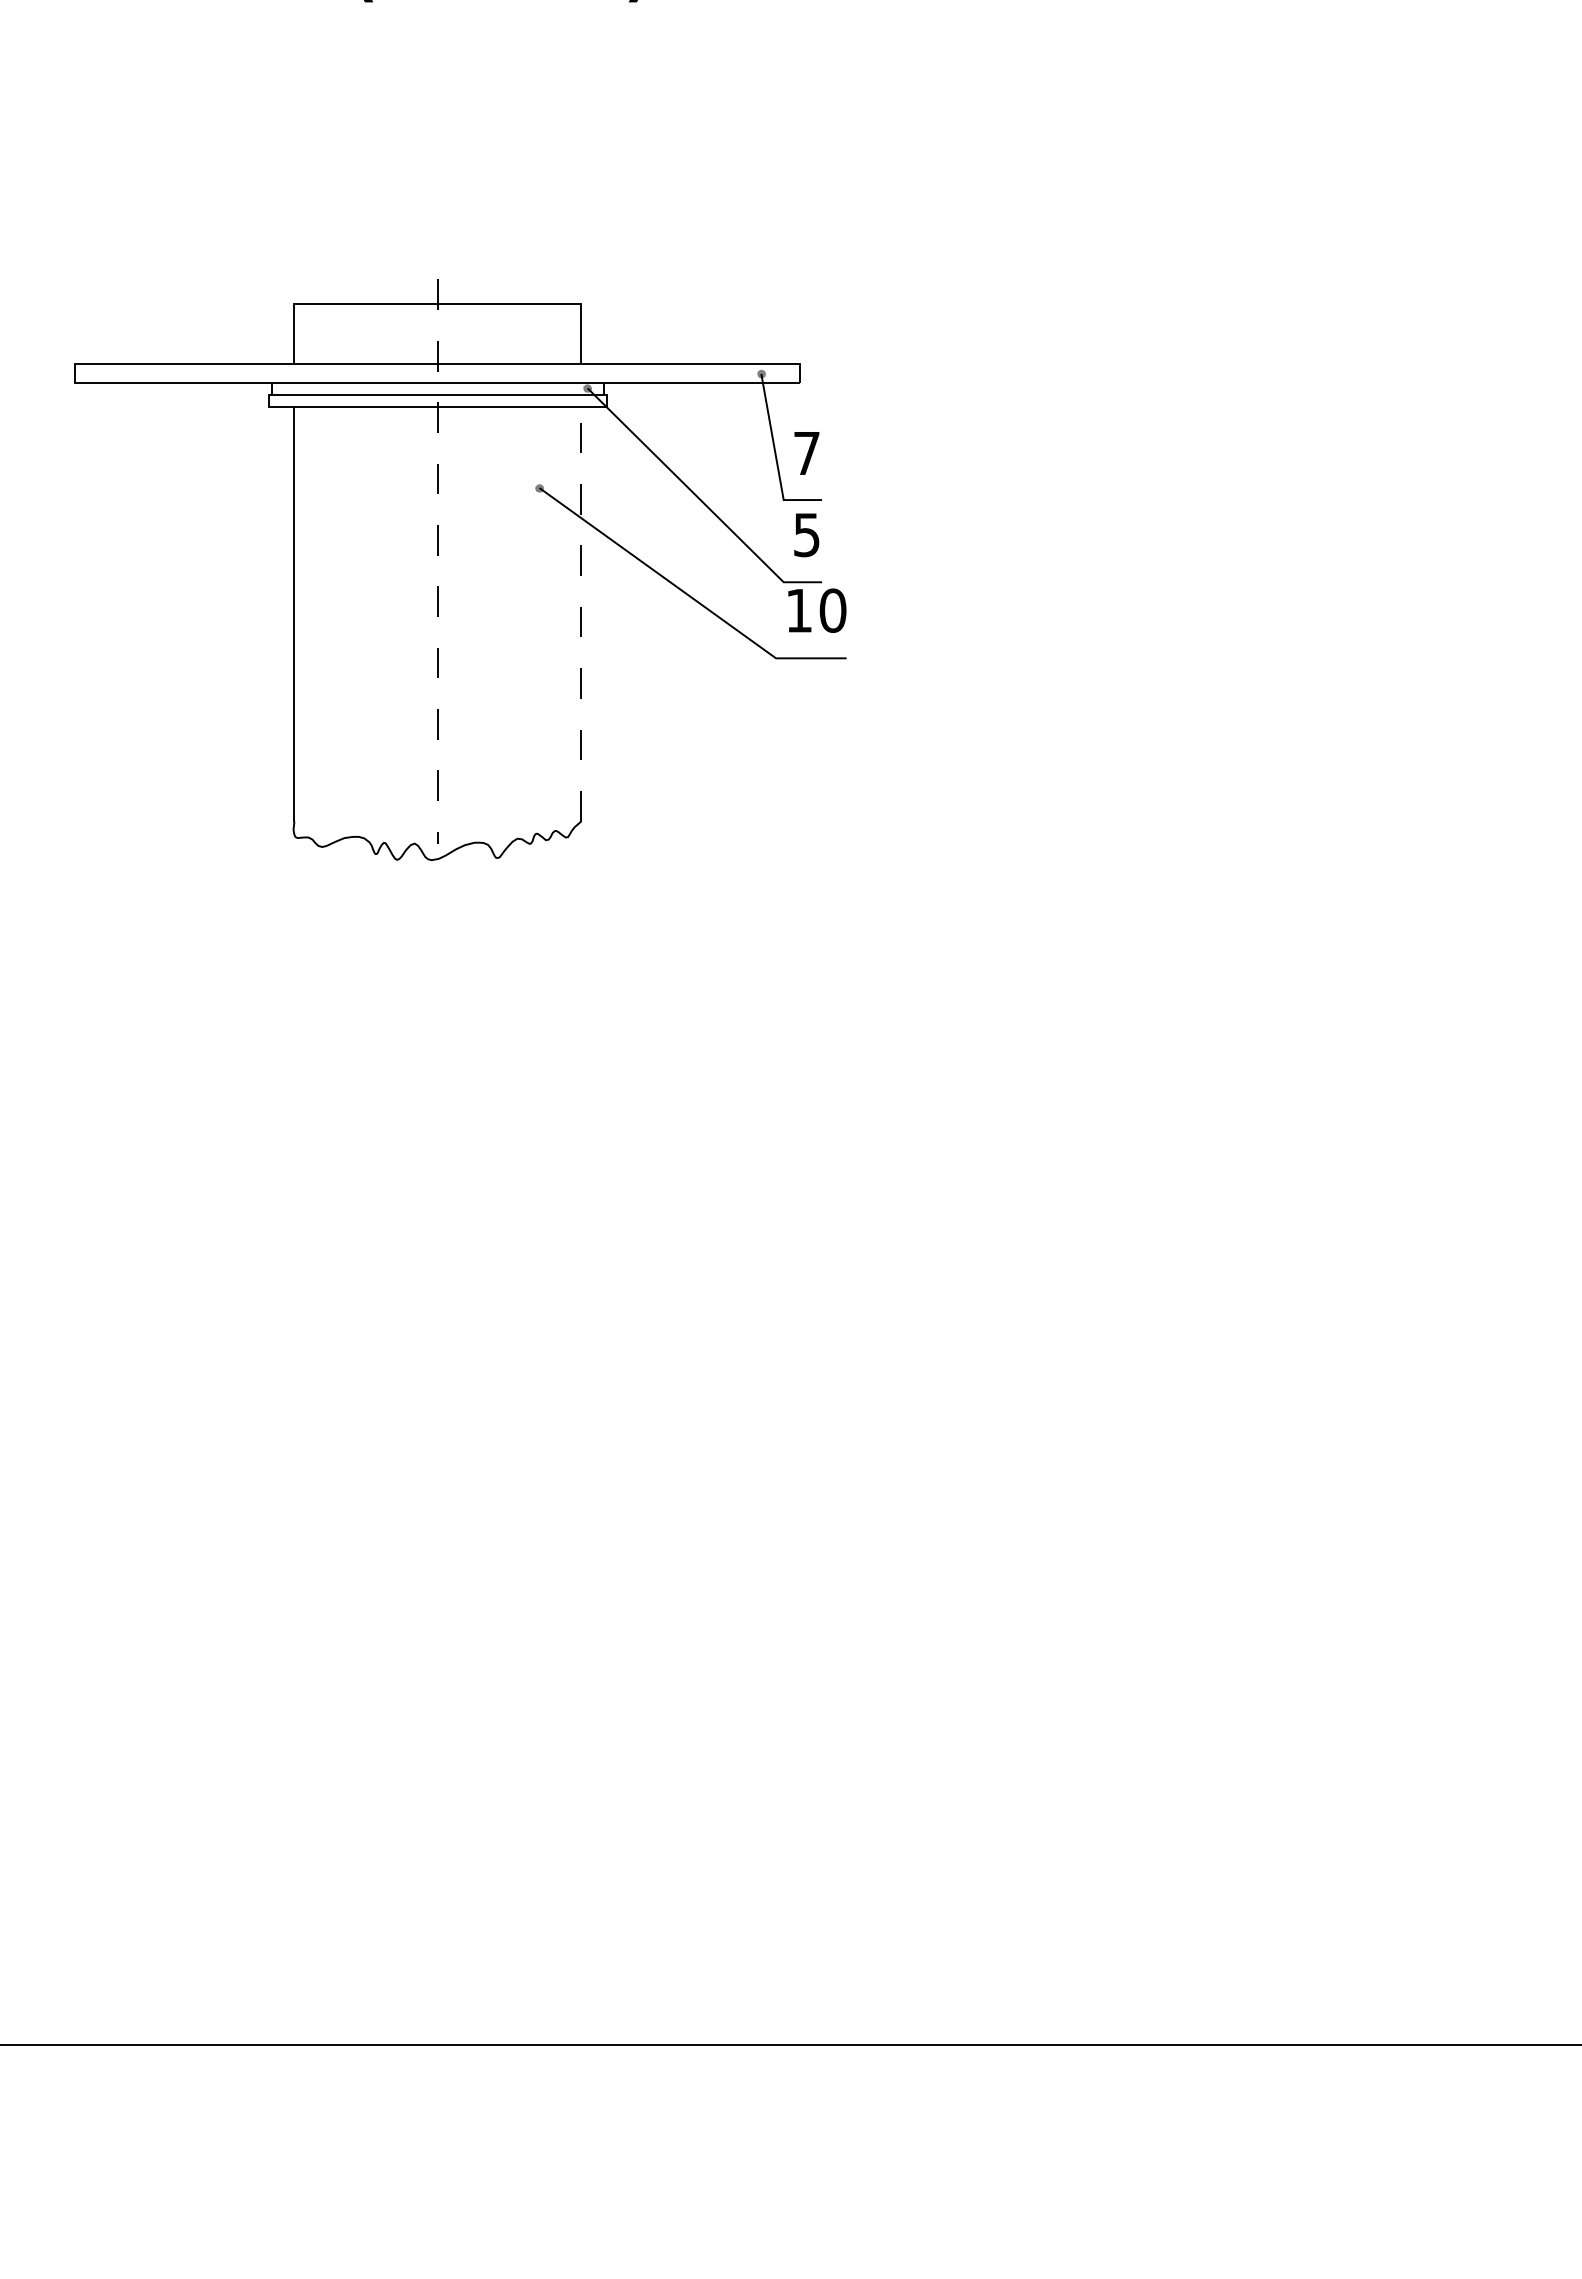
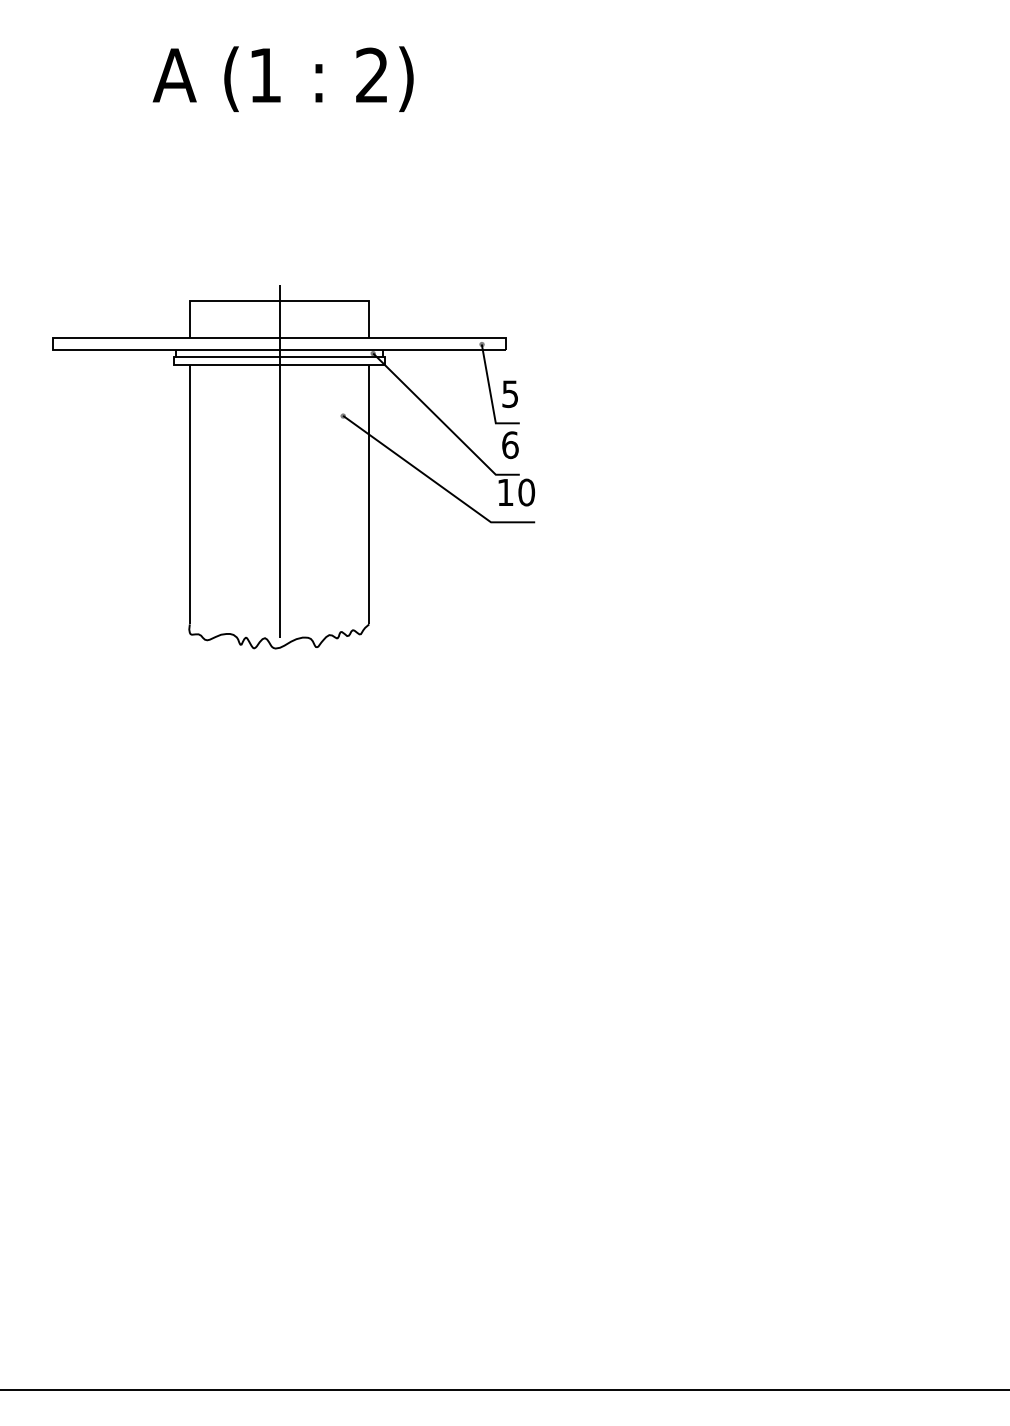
text: (807, 453) -> (510, 394), 7 -> 5
text: (807, 535) -> (510, 445), 5 -> 6
line: (437, 562) -> (279, 462), dashed -> solid
line: (581, 613) -> (369, 494), dashed -> solid

